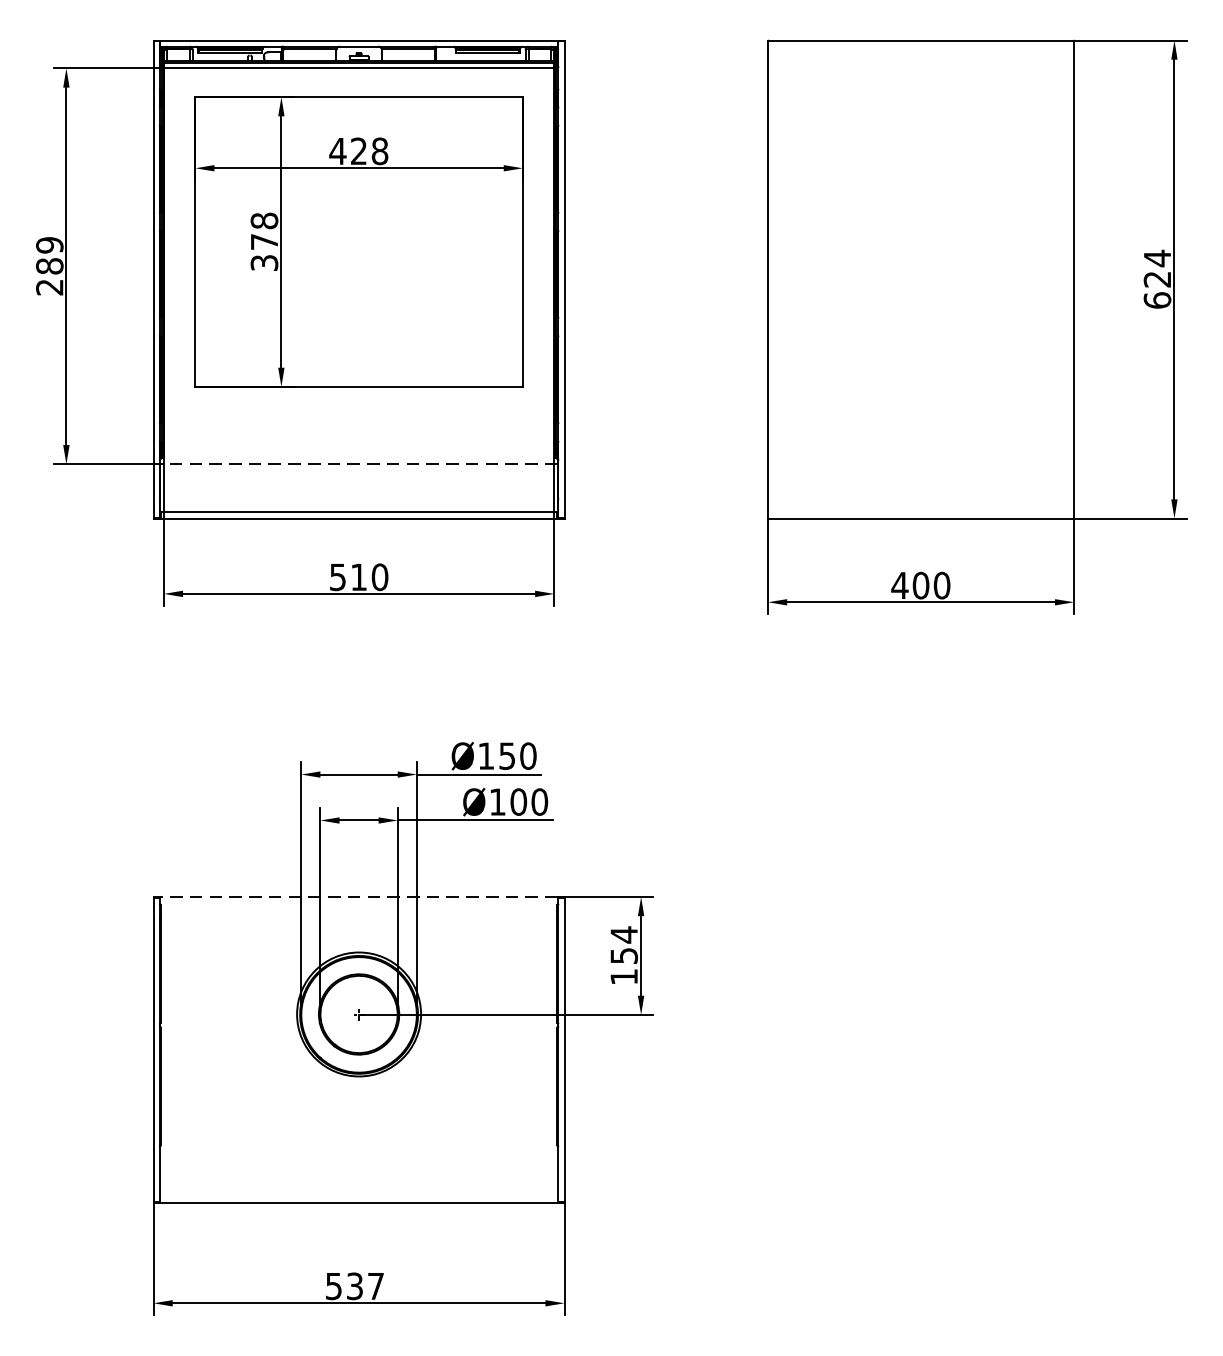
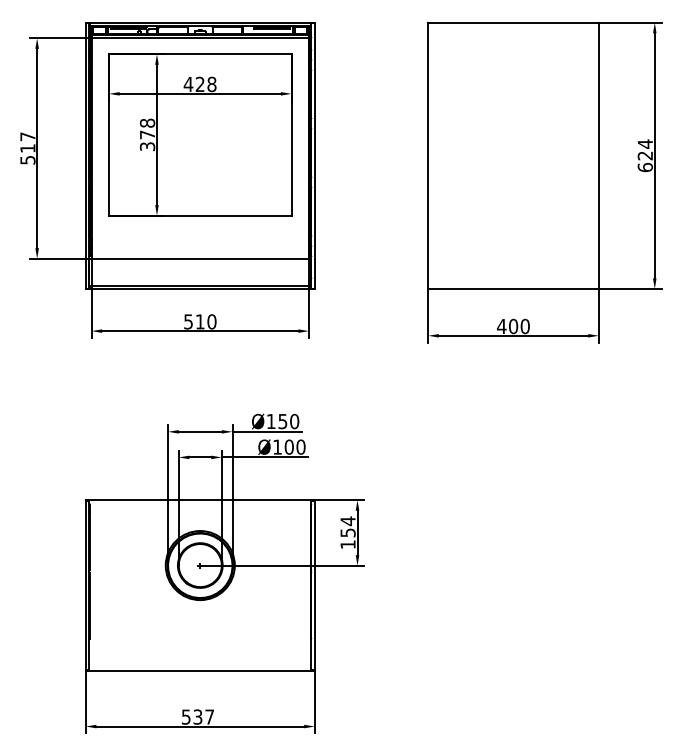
text: (49, 266) -> (27, 148), 289 -> 517
line: (357, 463) -> (199, 258), dashed -> solid
line: (359, 897) -> (200, 500), dashed -> solid

